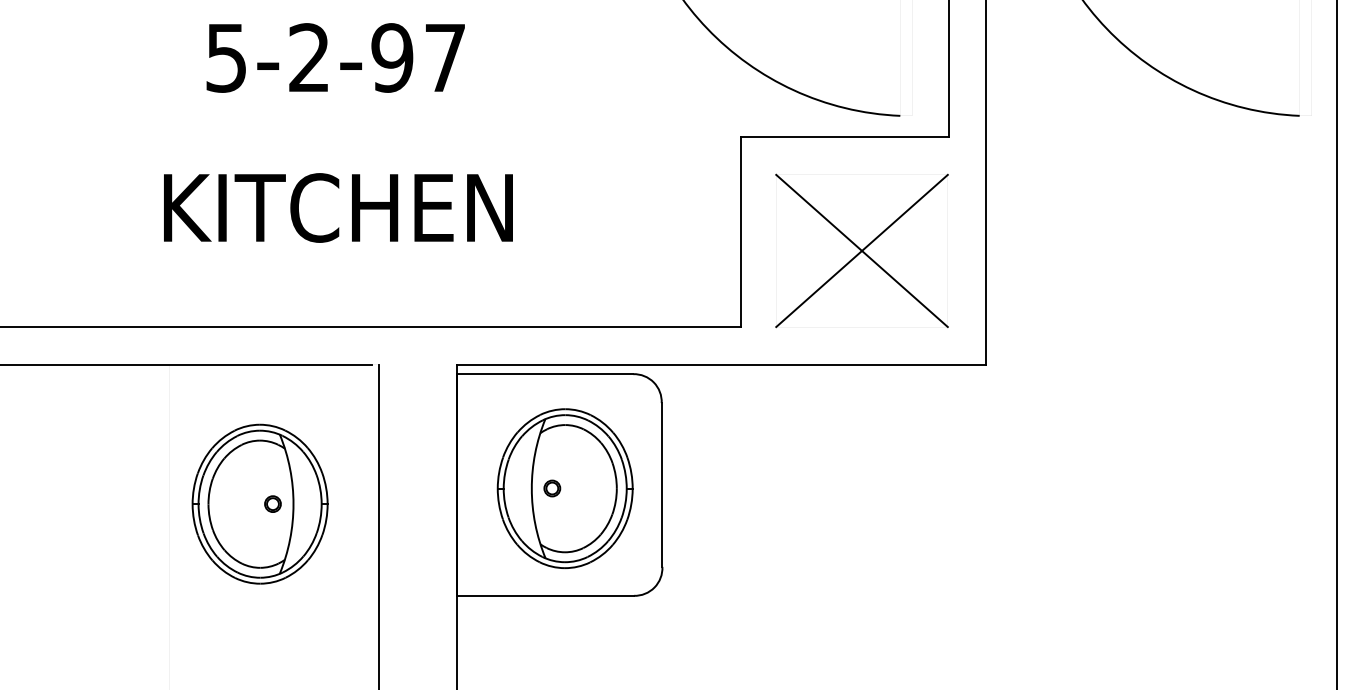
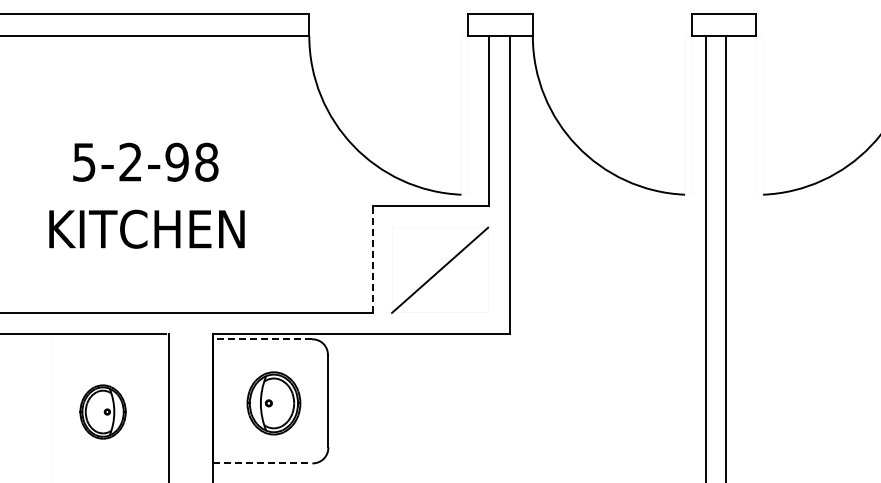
text: (444, 56) -> (206, 161), 5-2-97 -> 5-2-98
text: (337, 206) -> (146, 228), moved
line: (741, 231) -> (372, 259), solid -> dashed
line: (862, 249) -> (440, 269), removed
line: (544, 374) -> (262, 339), solid -> dashed
part: (564, 488) -> (273, 403), size x0.7
part: (258, 503) -> (102, 411), size x0.6
line: (544, 596) -> (262, 463), solid -> dashed

